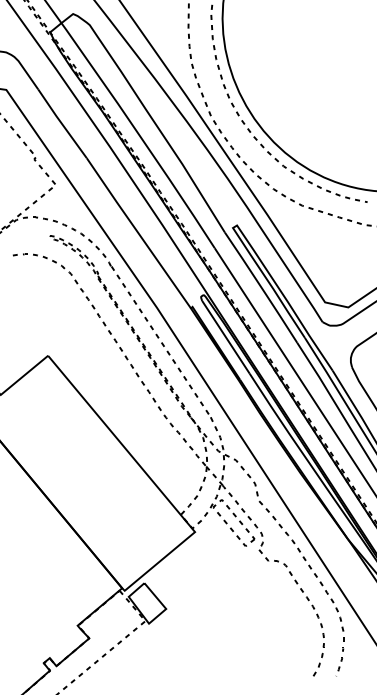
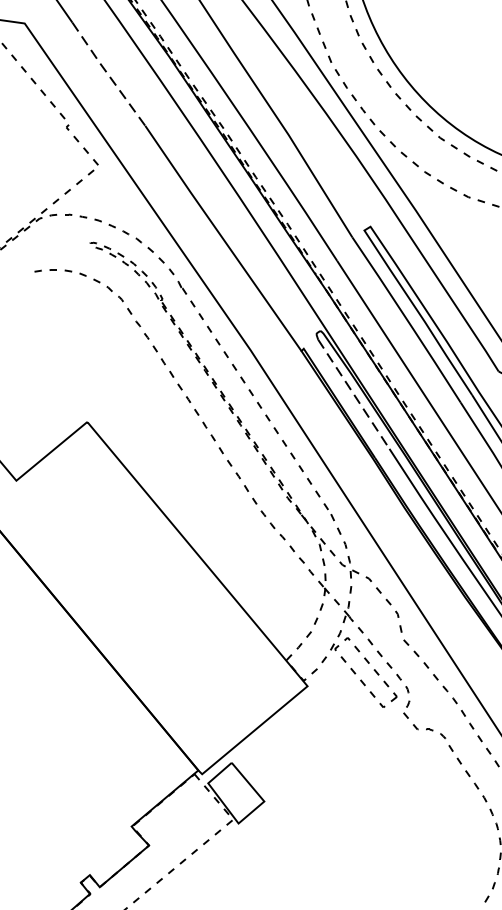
line: (61, 123) -> (107, 73), solid -> dashed
line: (225, 337) -> (353, 394), solid -> dashed

